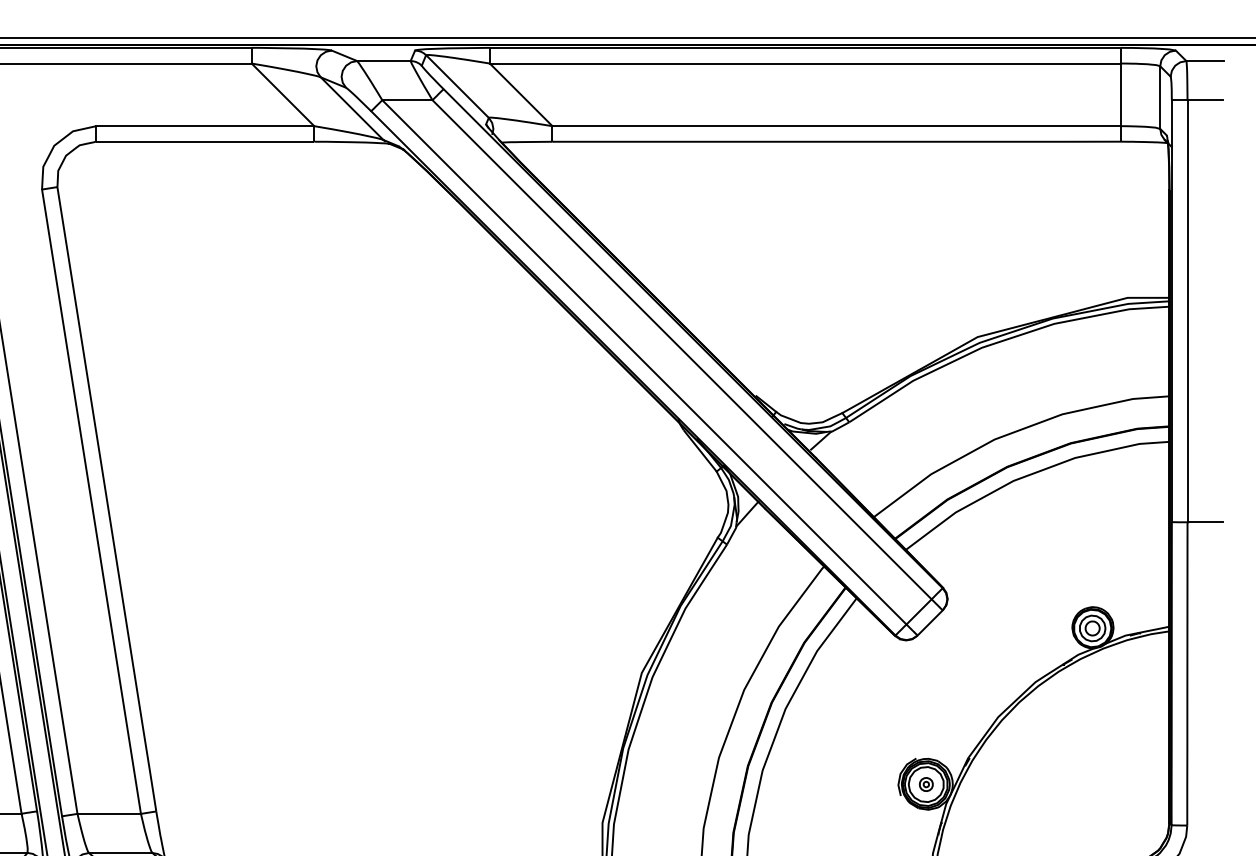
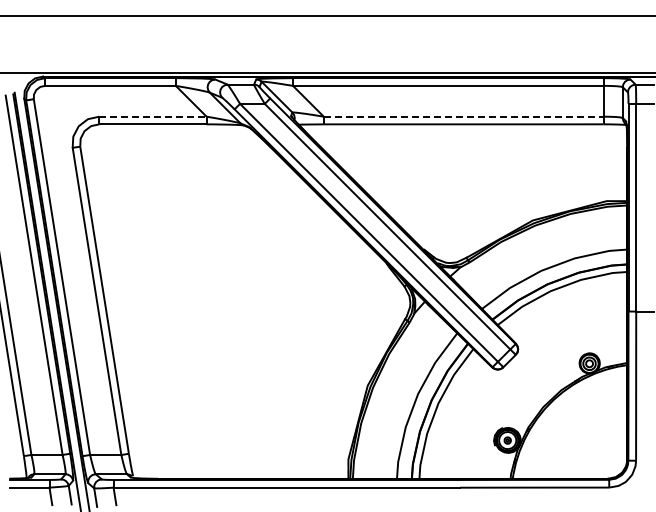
line: (204, 125) -> (152, 116), solid -> dashed
line: (836, 125) -> (463, 116), solid -> dashed

